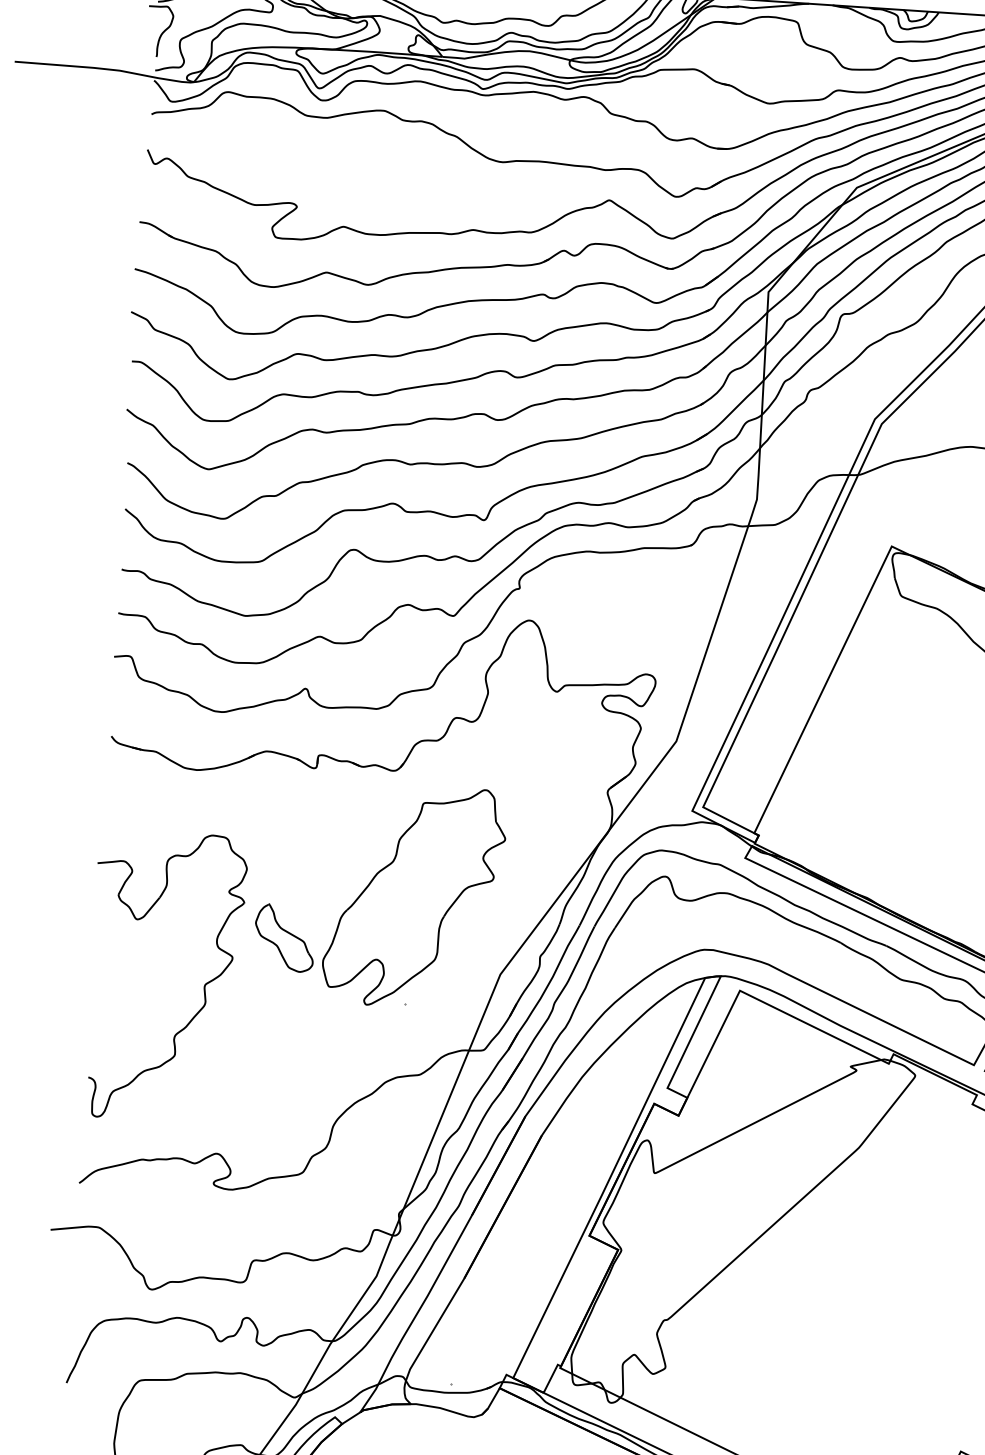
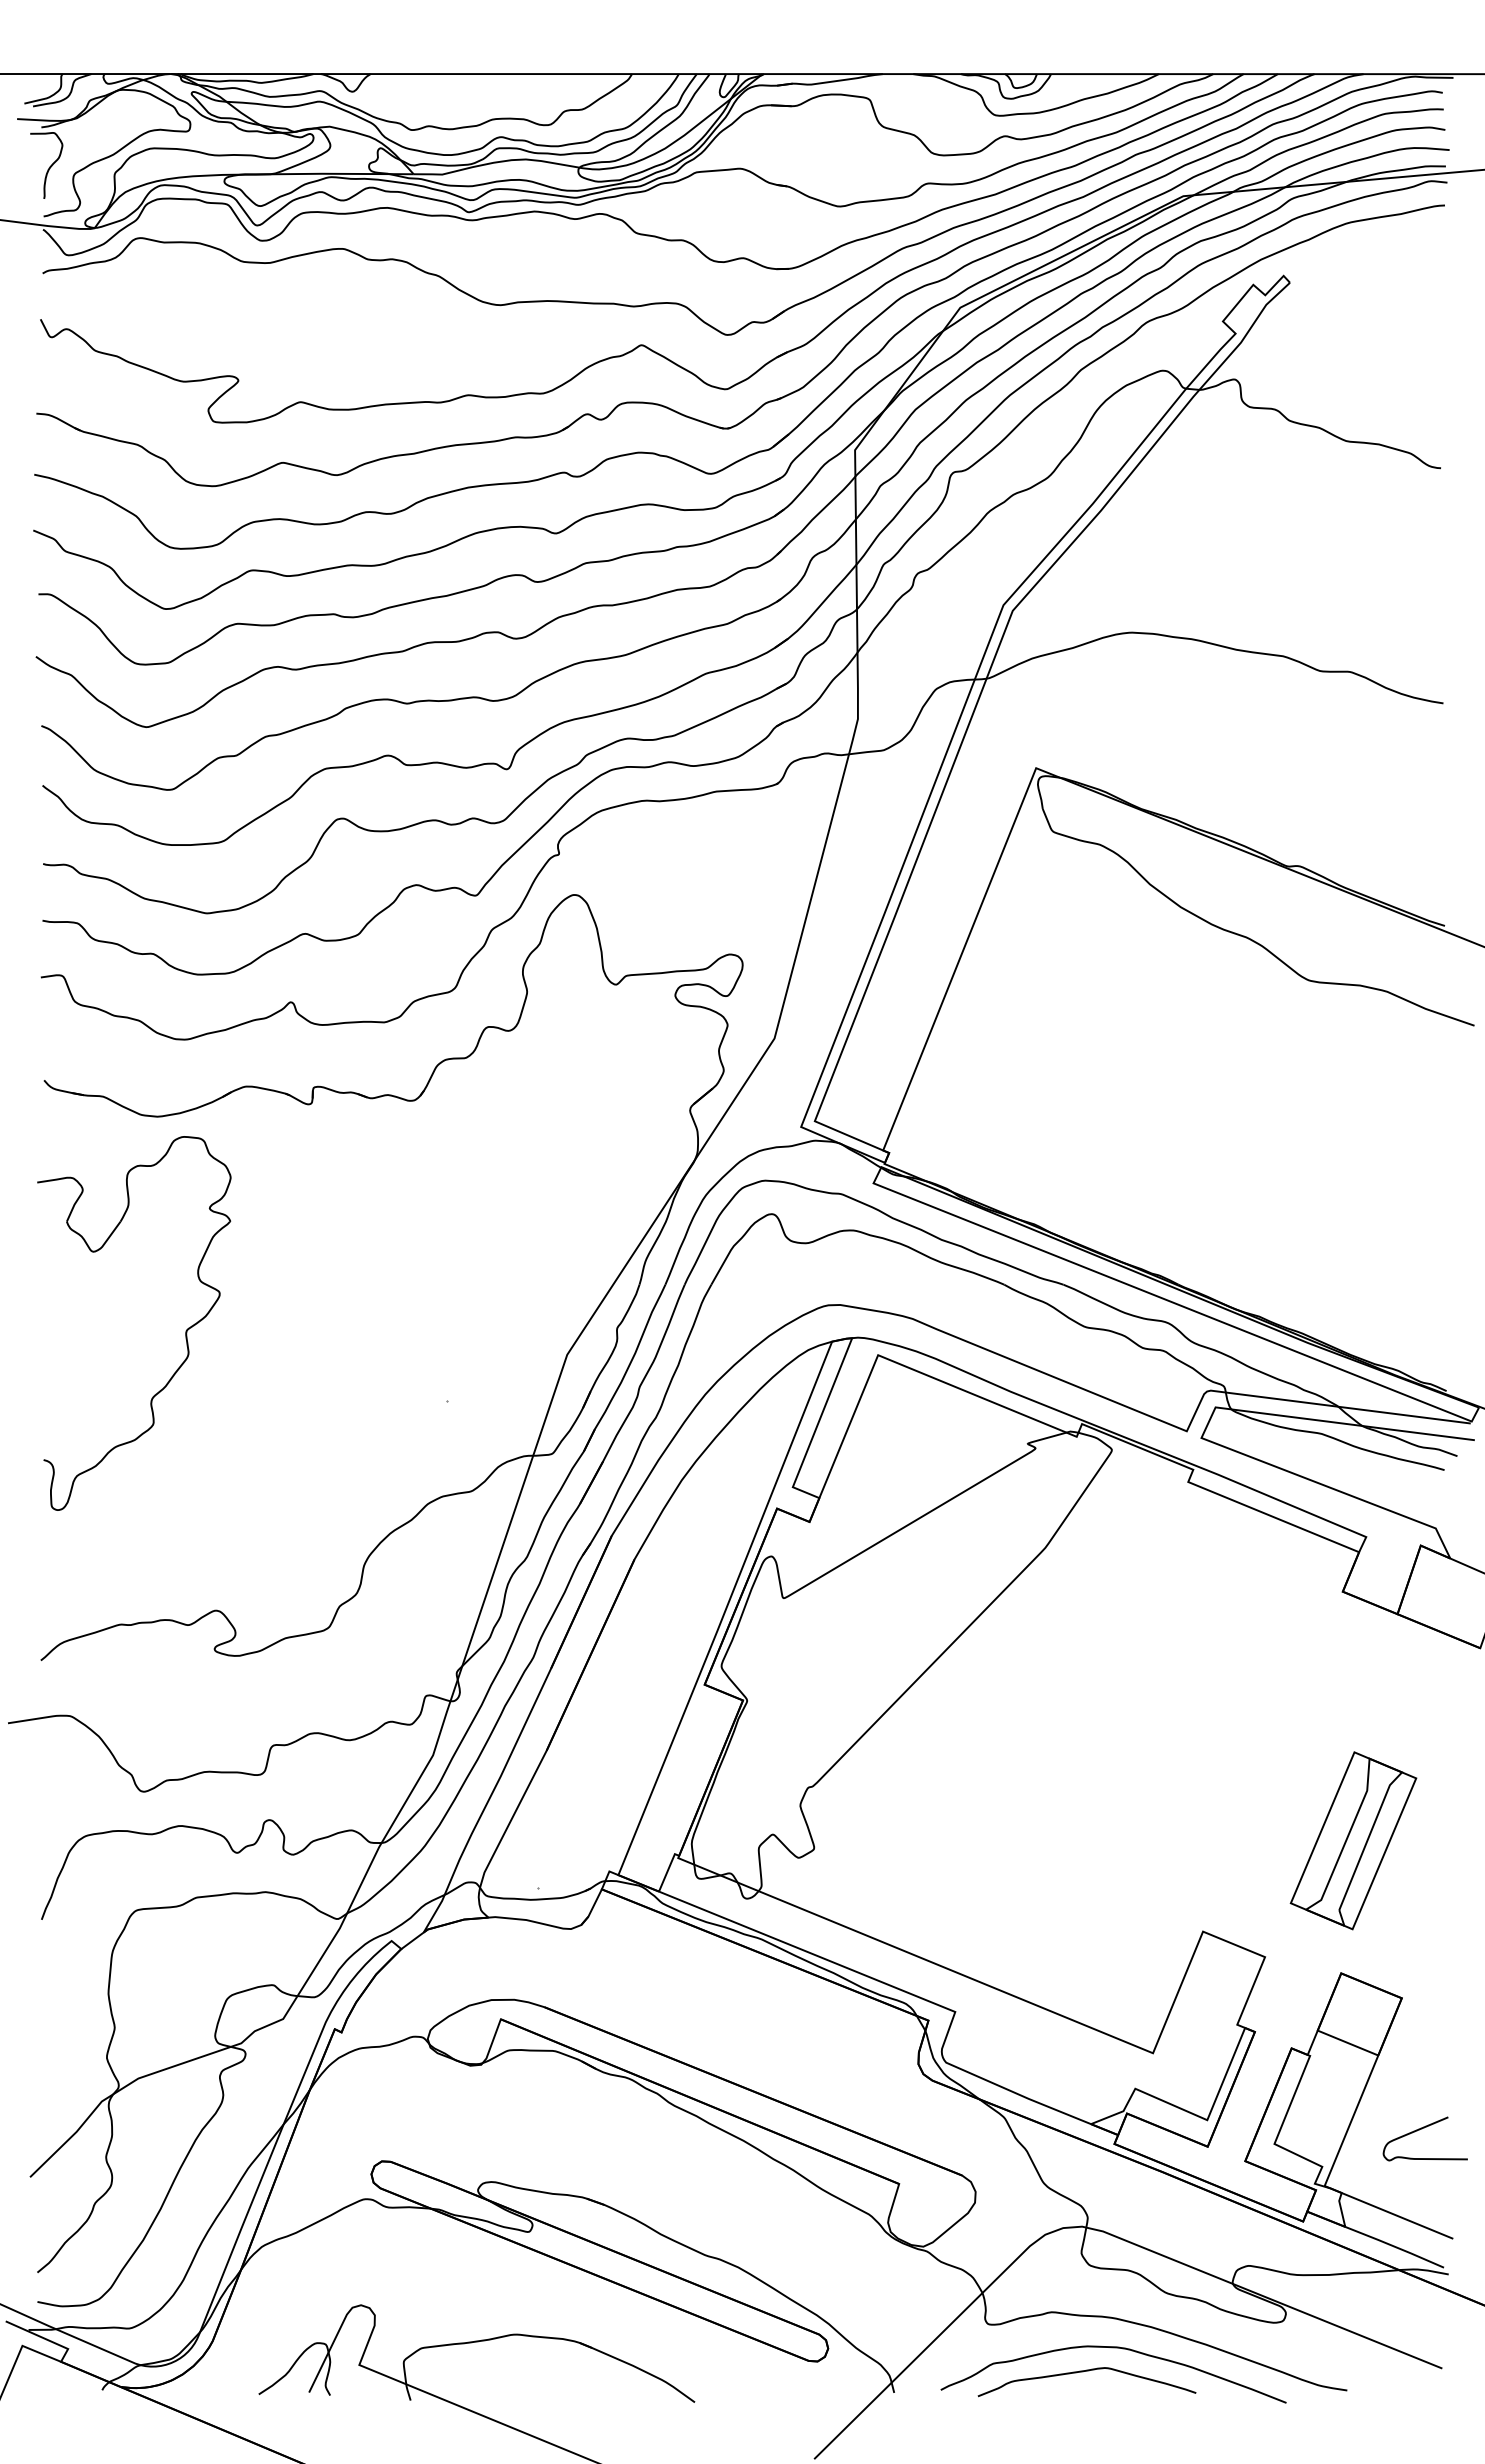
part: (414, 896) -> (449, 1261), removed
part: (284, 938) -> (285, 1326), removed
part: (204, 985) -> (185, 1331), moved

